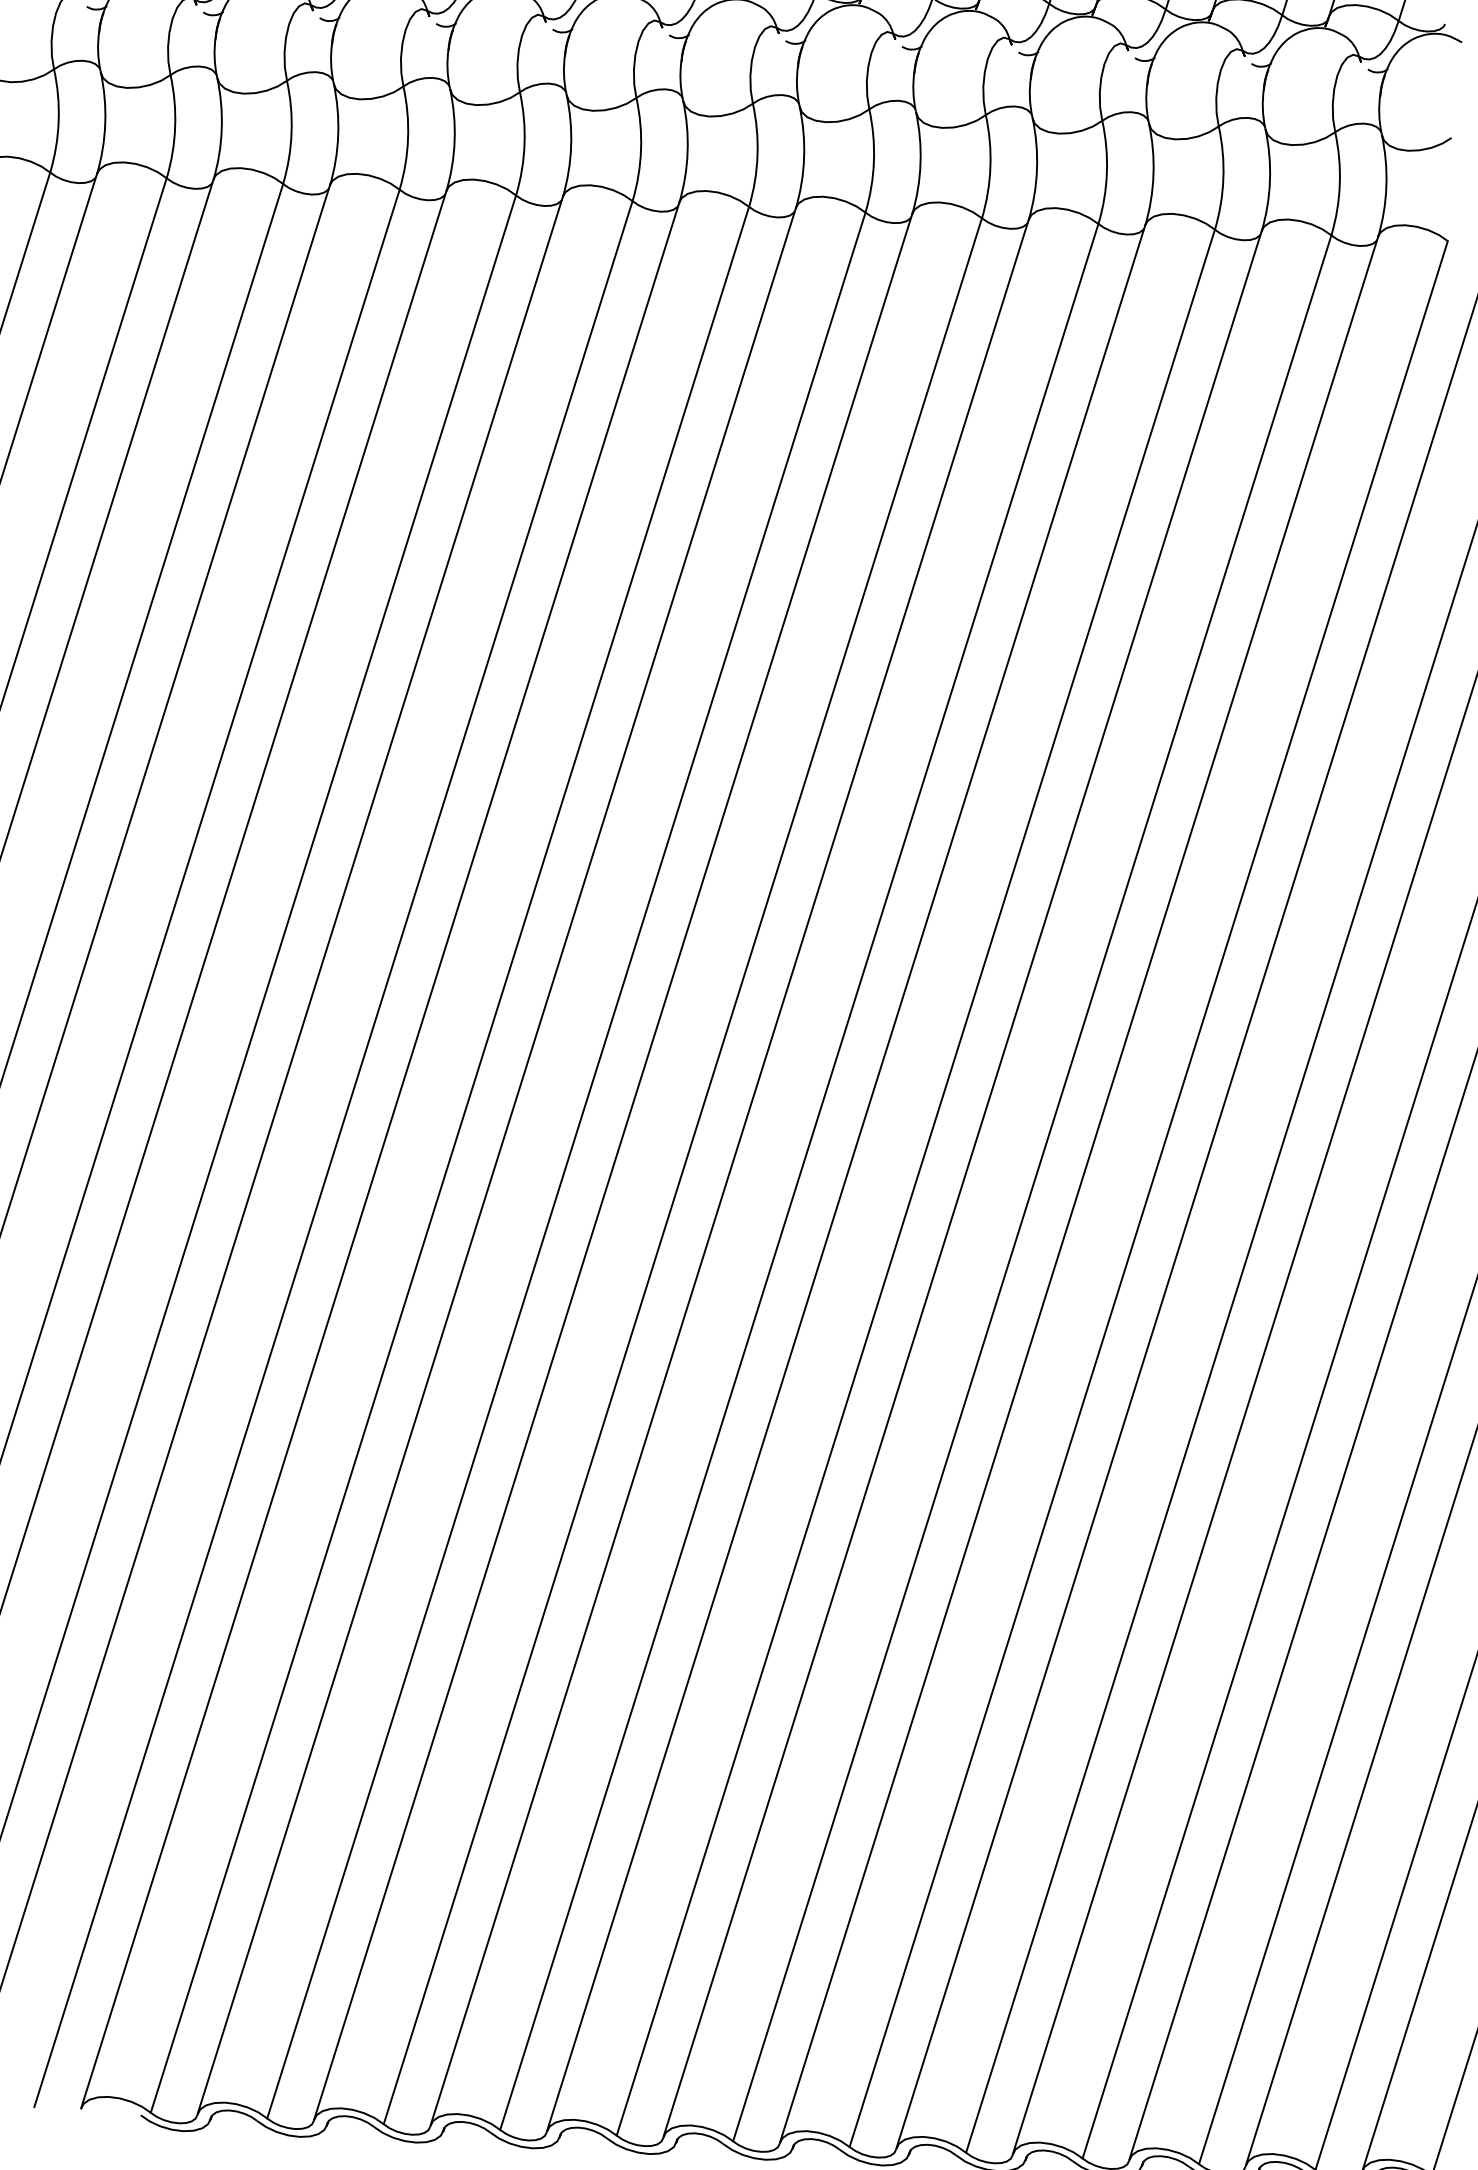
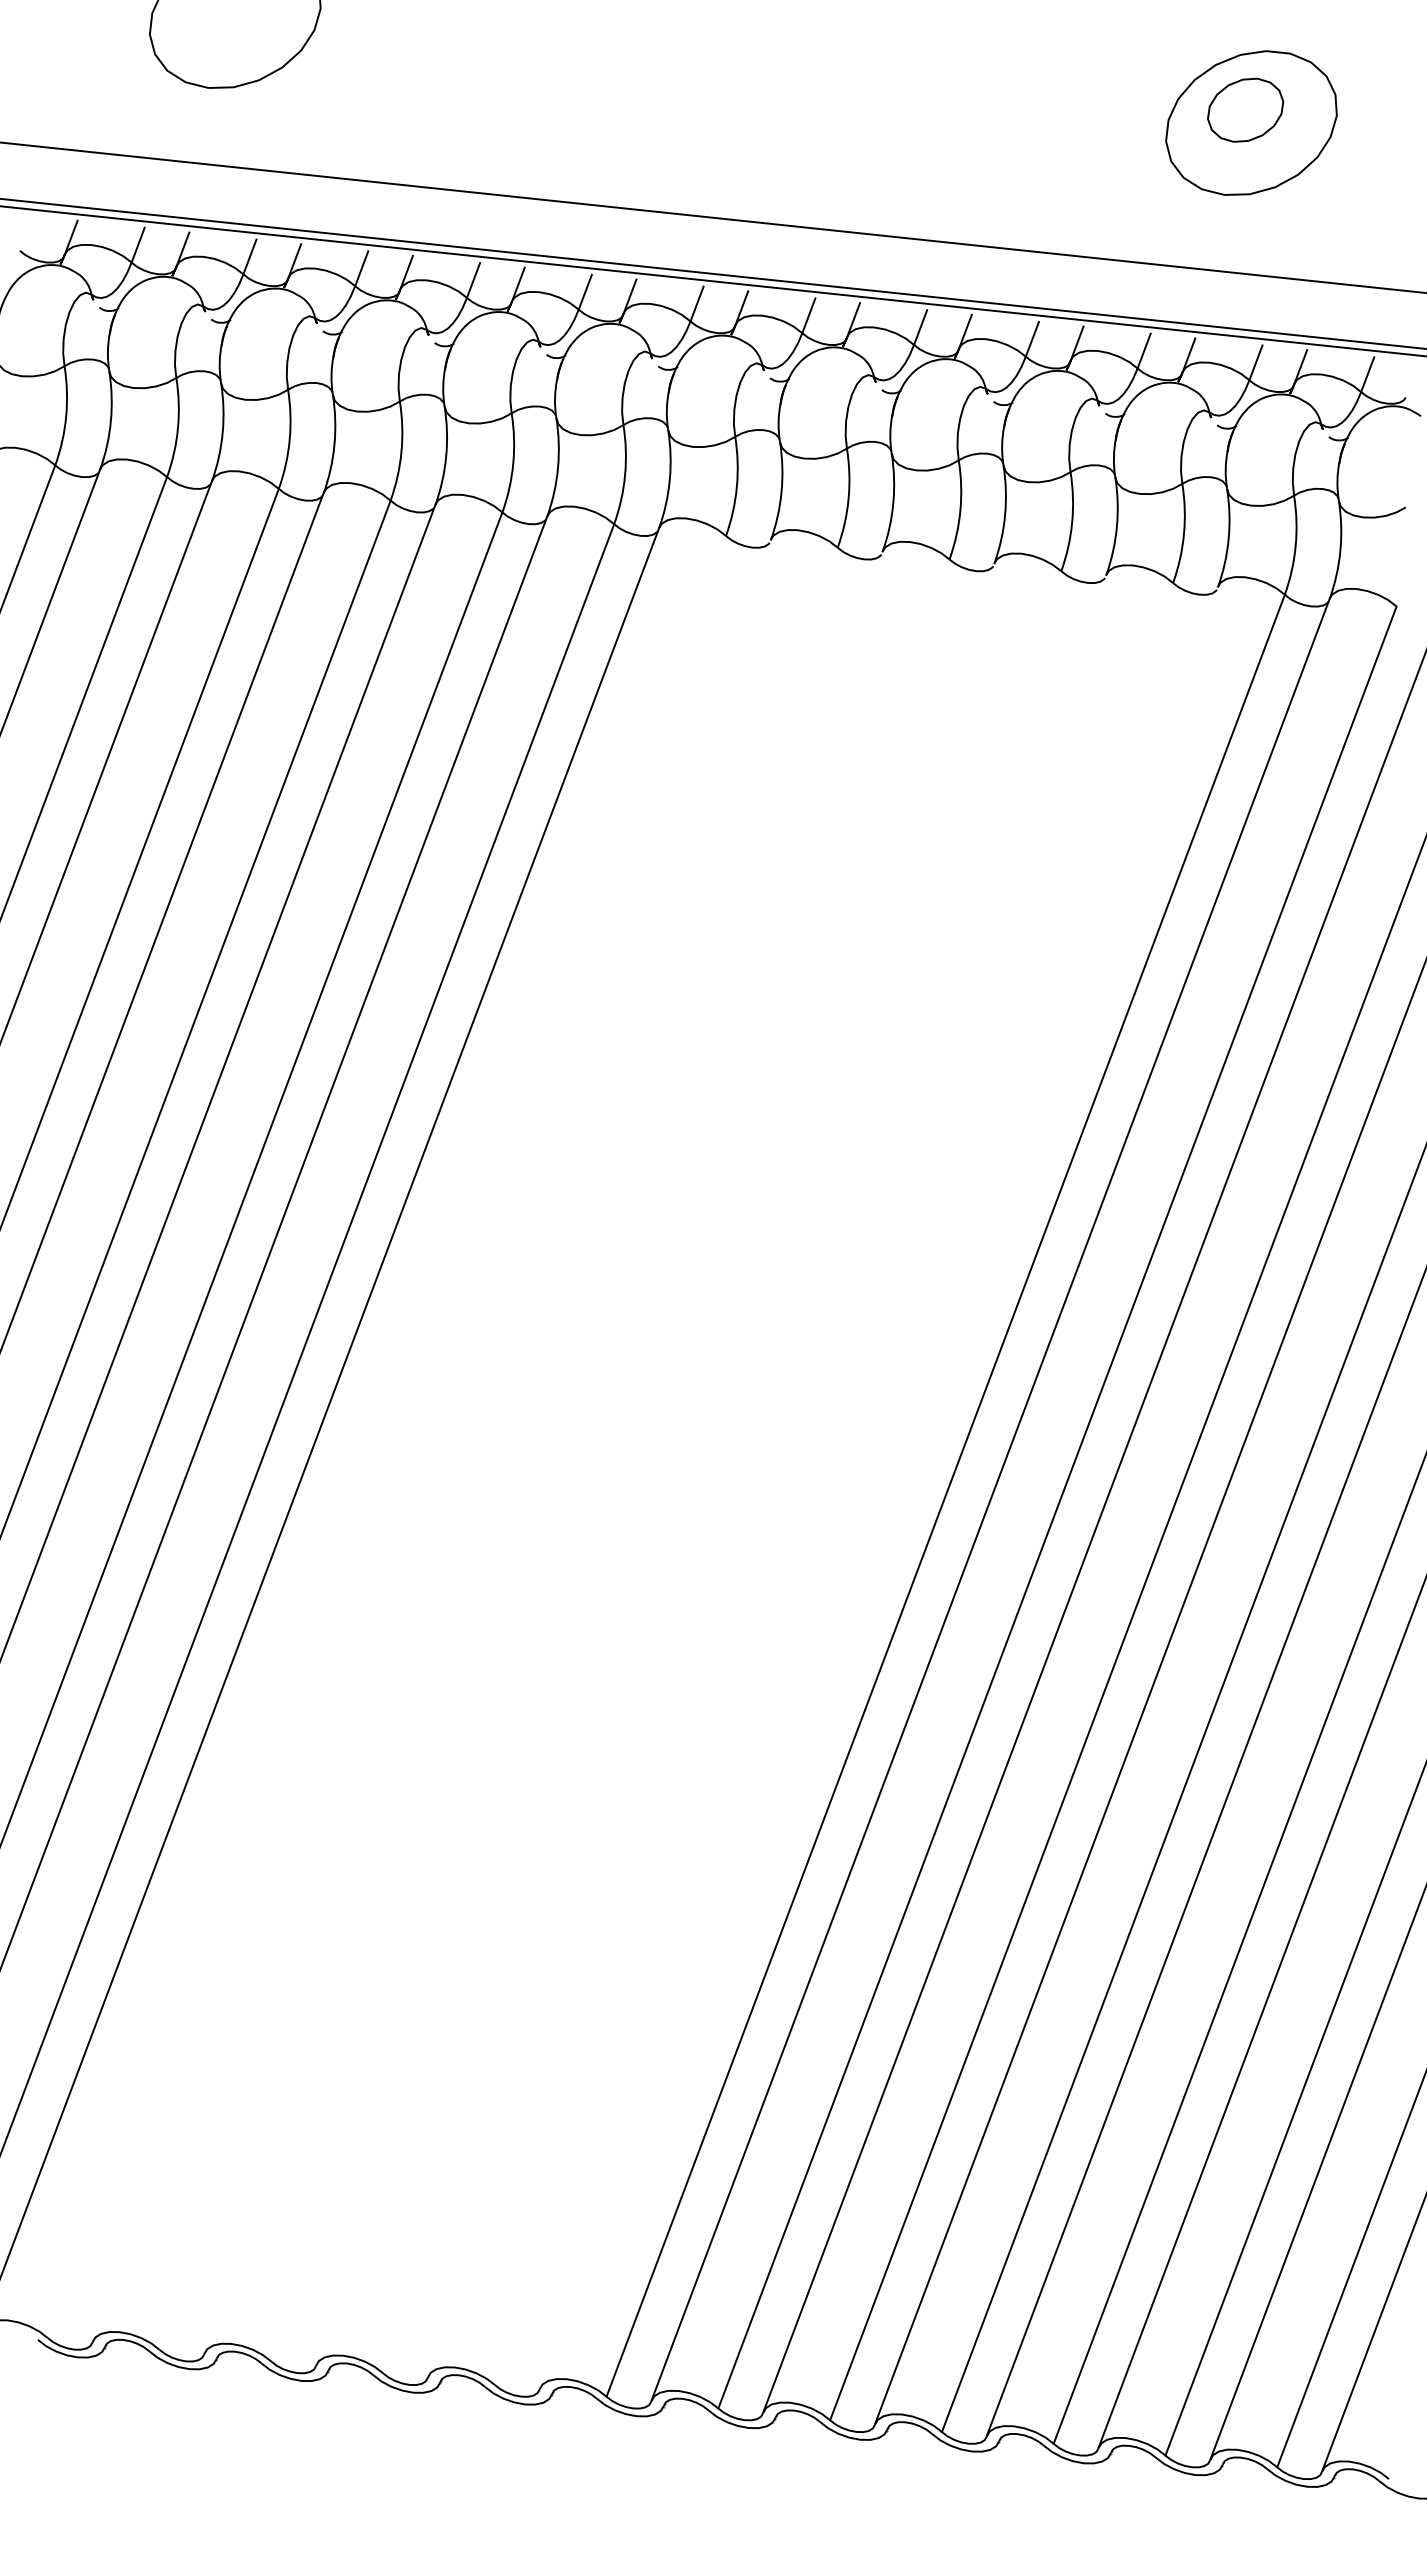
line: (449, 1159) -> (386, 1436), removed
line: (496, 1160) -> (431, 1440), removed
line: (566, 1165) -> (498, 1448), removed
line: (613, 1166) -> (543, 1452), removed
line: (682, 1171) -> (610, 1460), removed
line: (729, 1171) -> (655, 1463), removed
line: (799, 1177) -> (722, 1472), removed
line: (846, 1177) -> (767, 1475), removed
line: (915, 1182) -> (833, 1483), removed
line: (962, 1183) -> (878, 1487), removed

